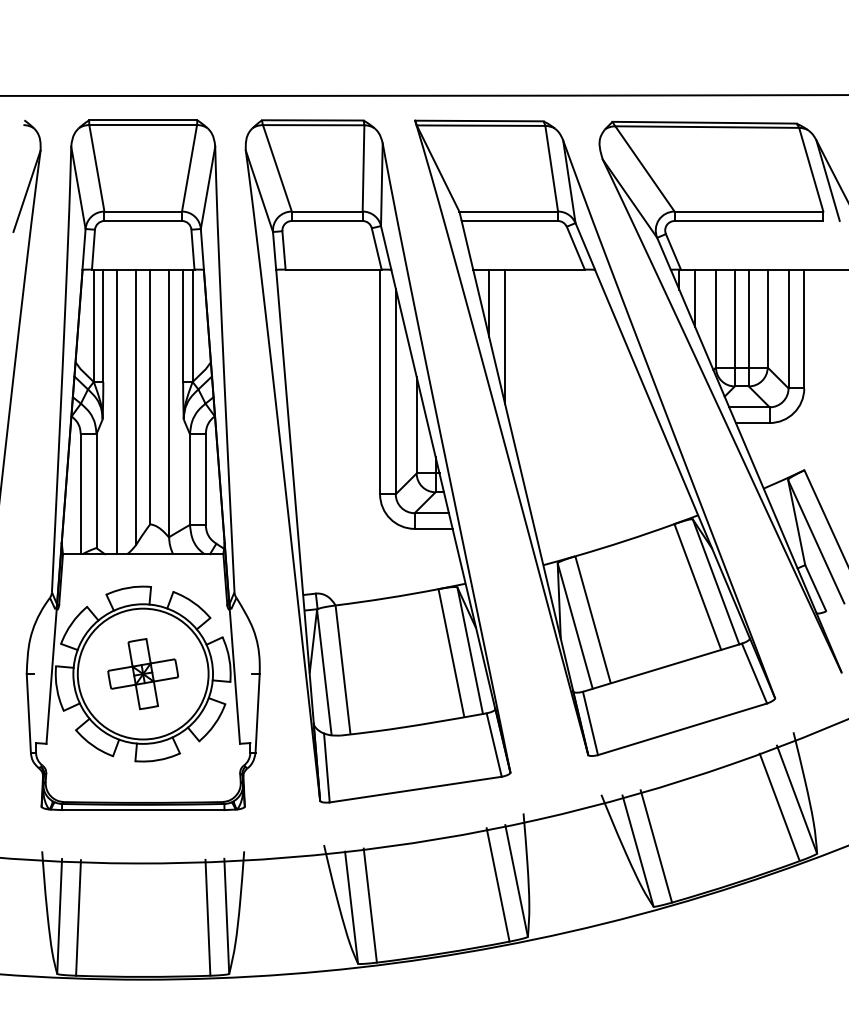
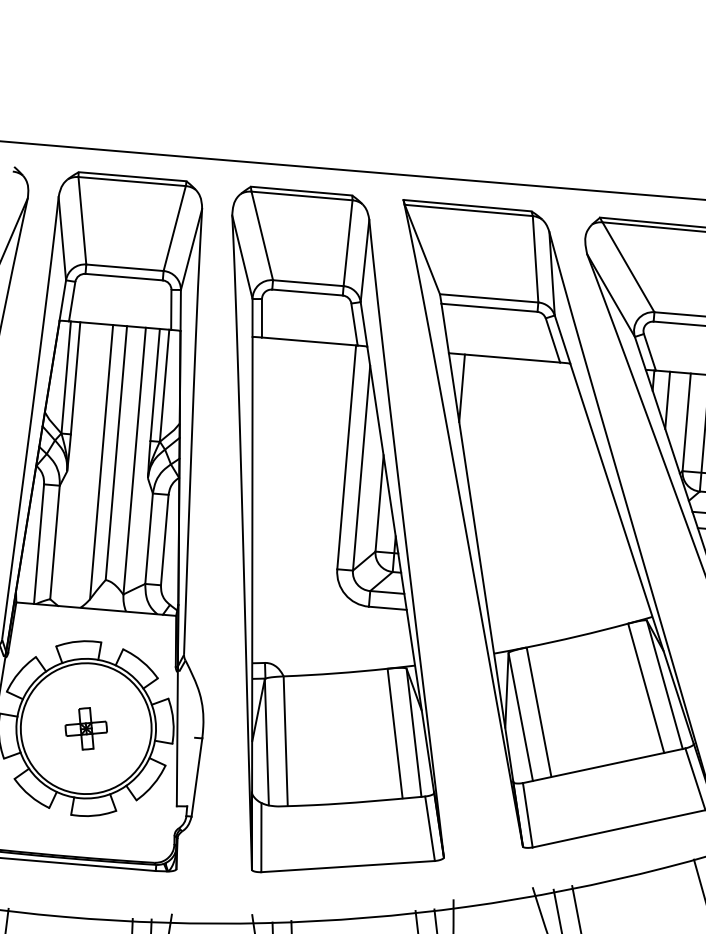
line: (505, 336) -> (475, 422), removed
line: (117, 411) -> (82, 464), removed
part: (143, 674) -> (86, 729), size x0.6

